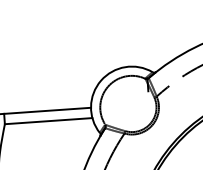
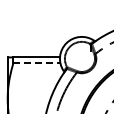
line: (49, 120) -> (37, 62), solid -> dashed

